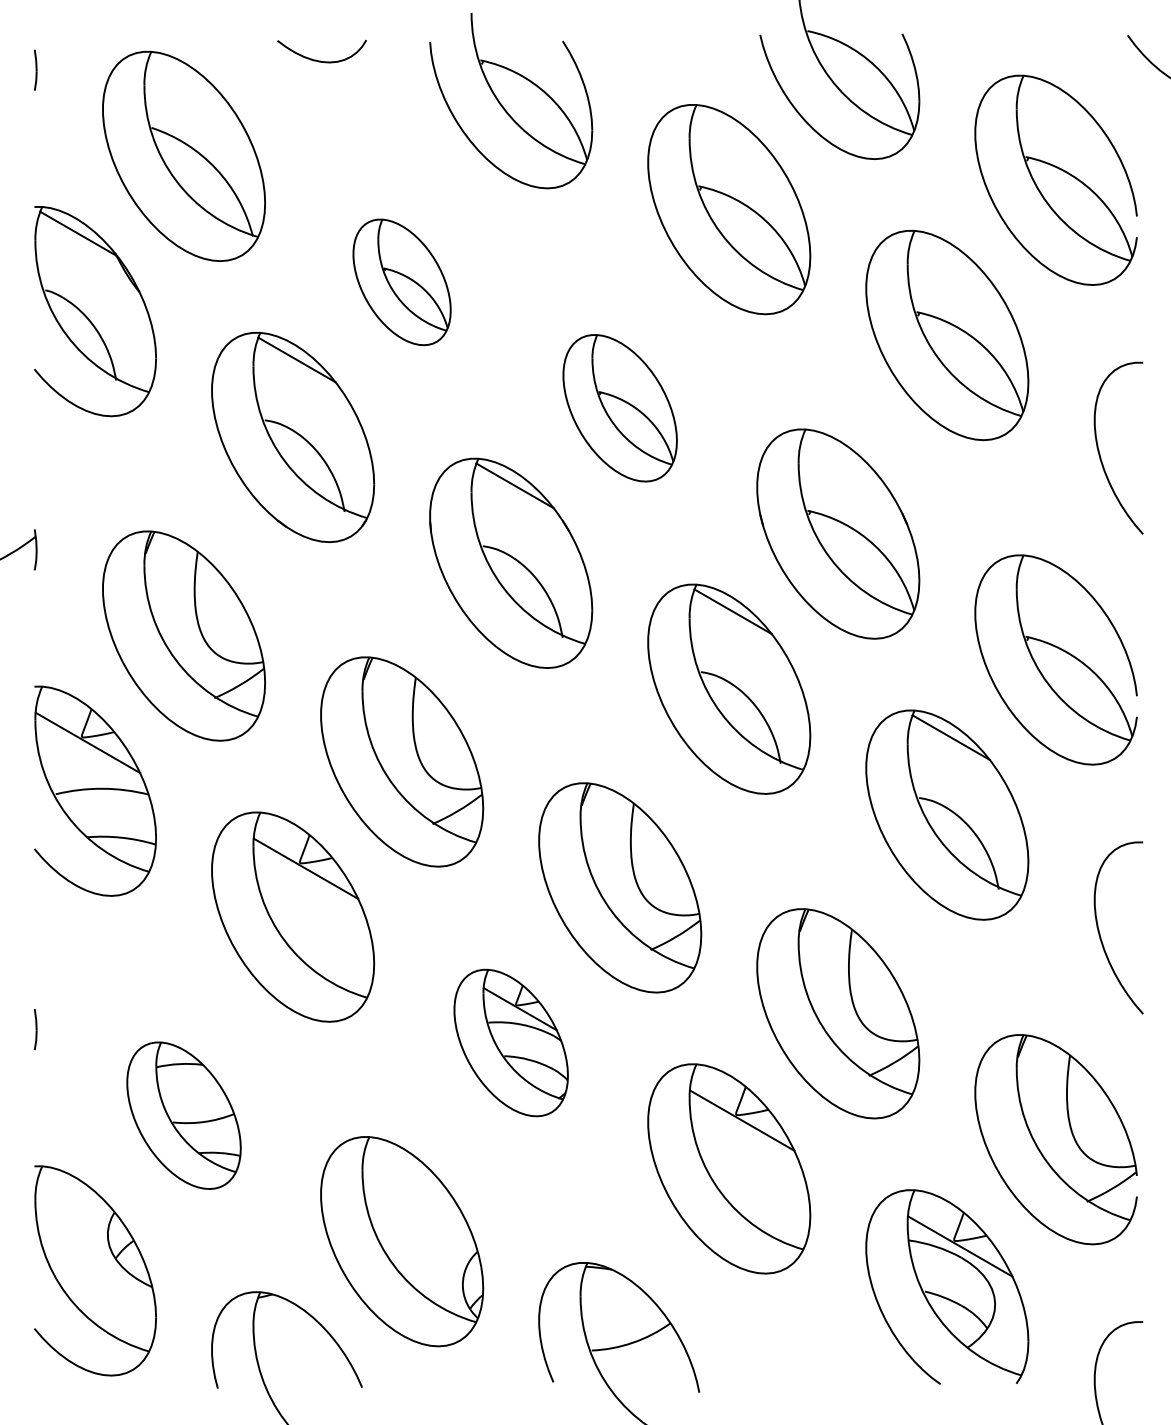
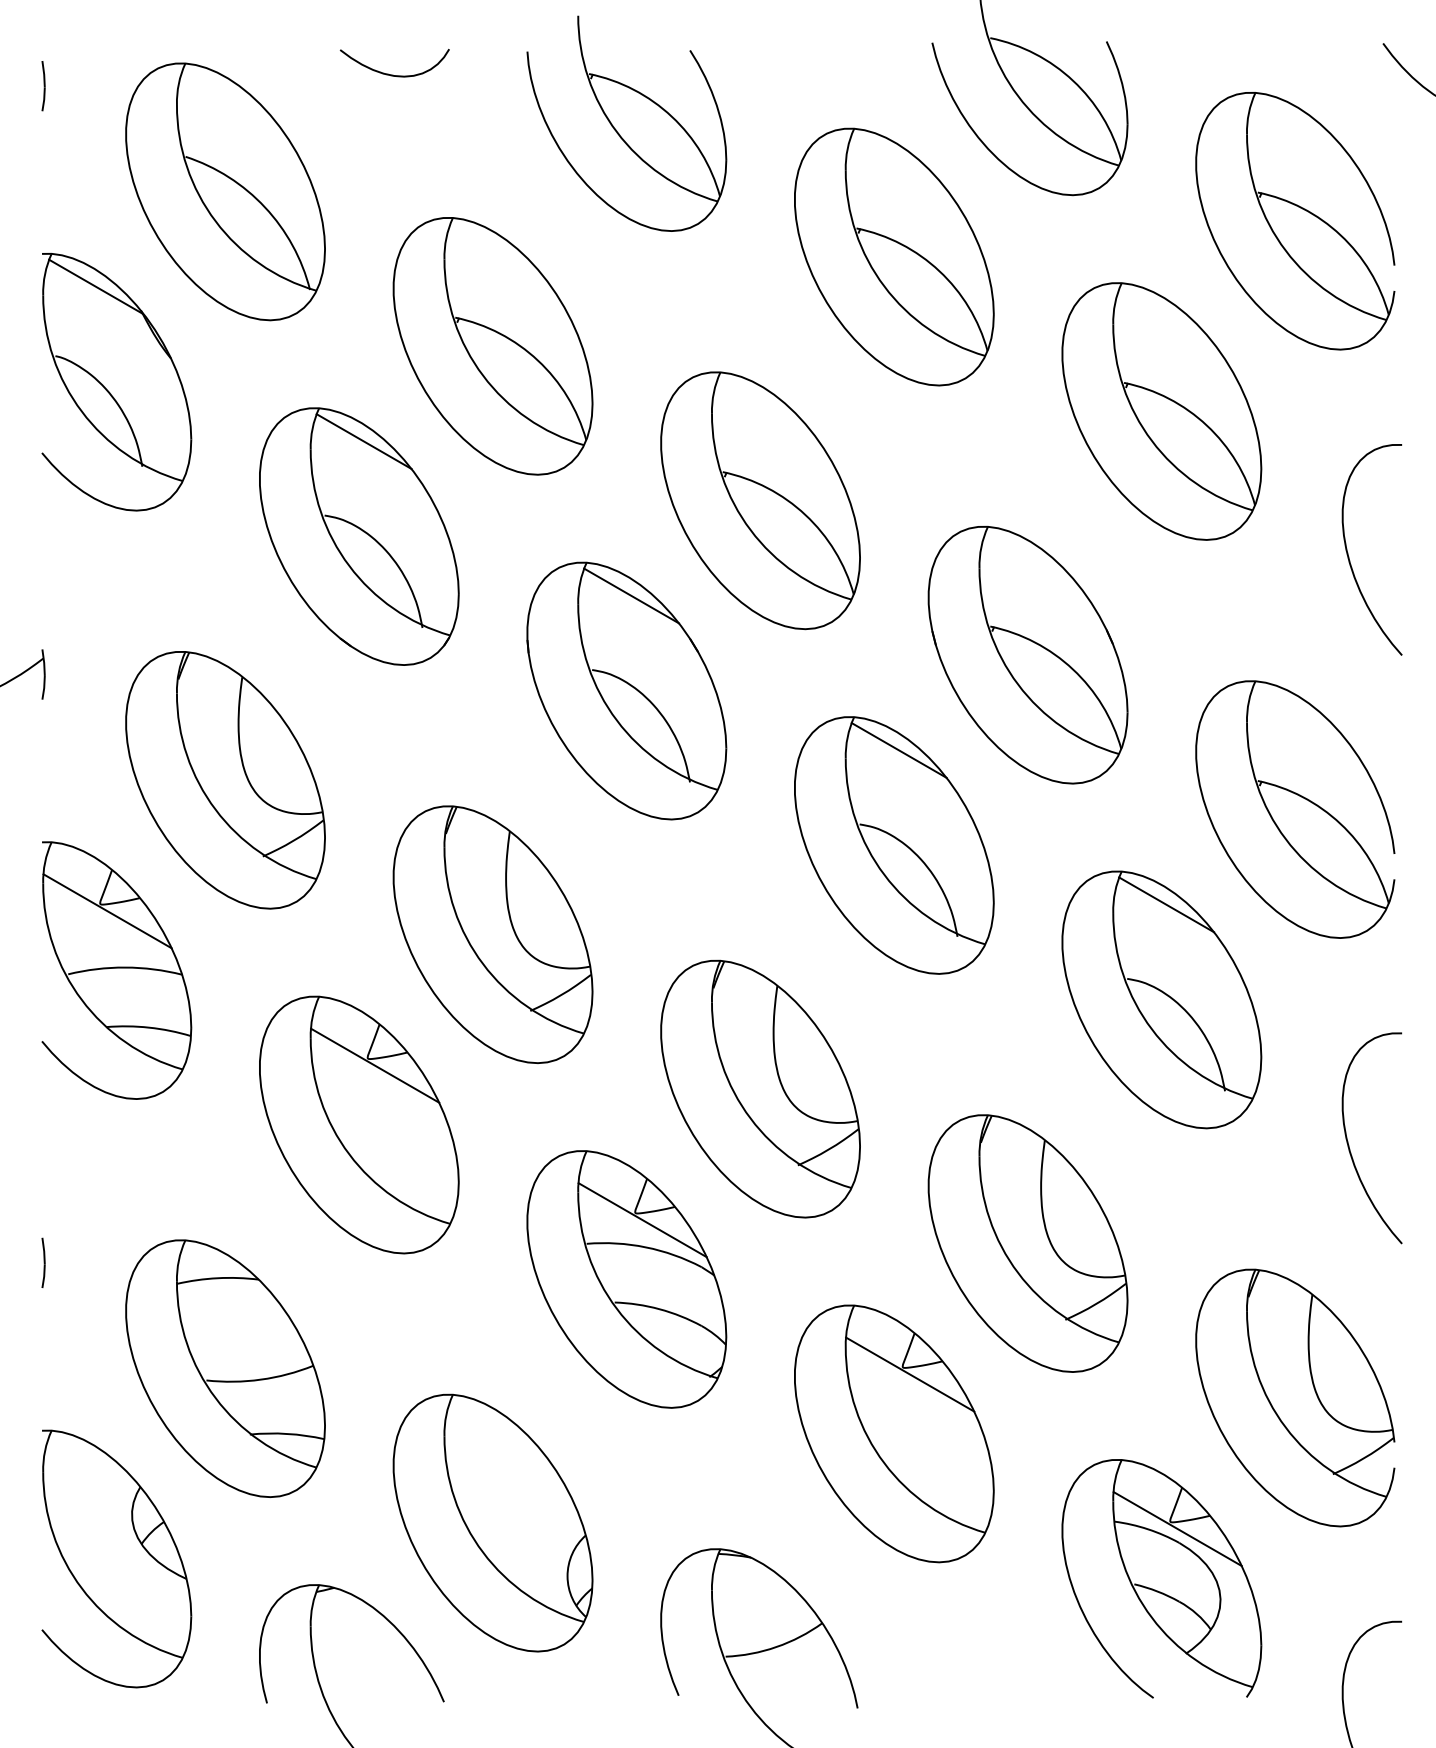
part: (401, 282) -> (492, 346), size x1.67
part: (620, 408) -> (760, 500), size x1.43
part: (510, 1043) -> (626, 1279), size x1.43
part: (184, 1115) -> (225, 1368), size x1.43

